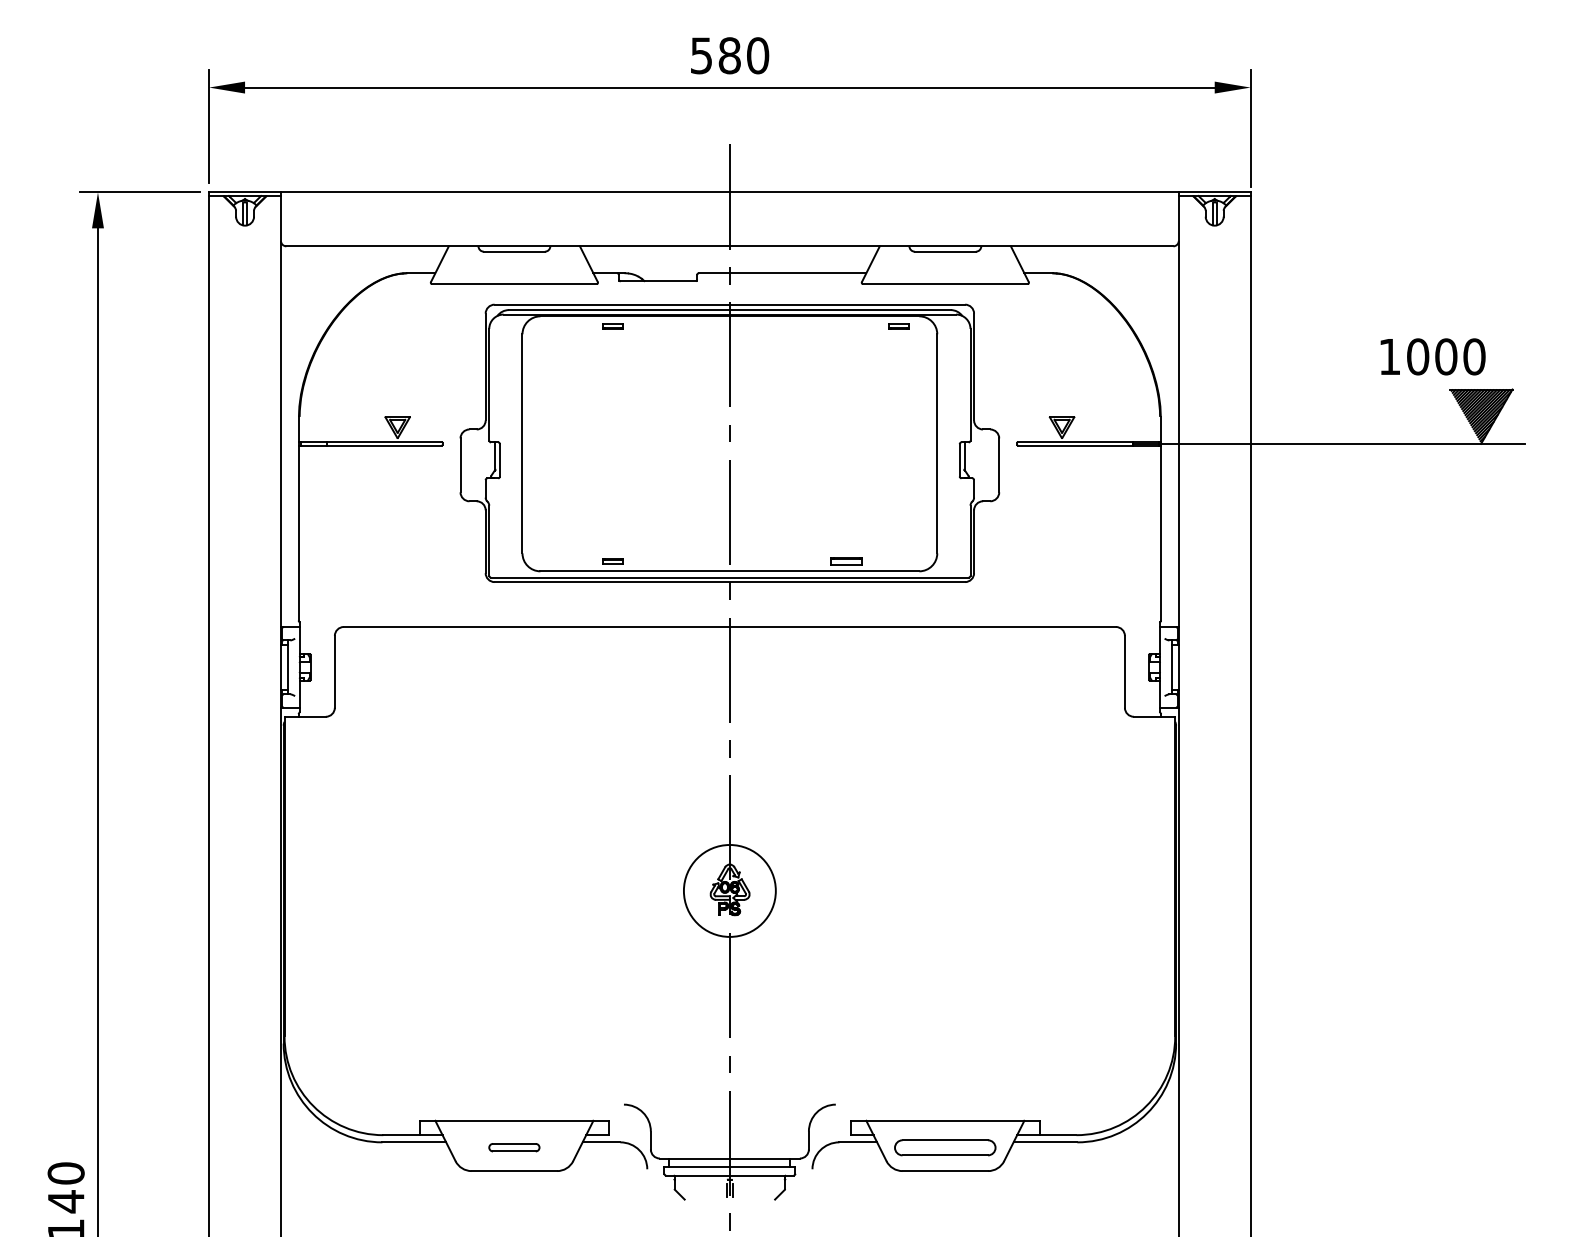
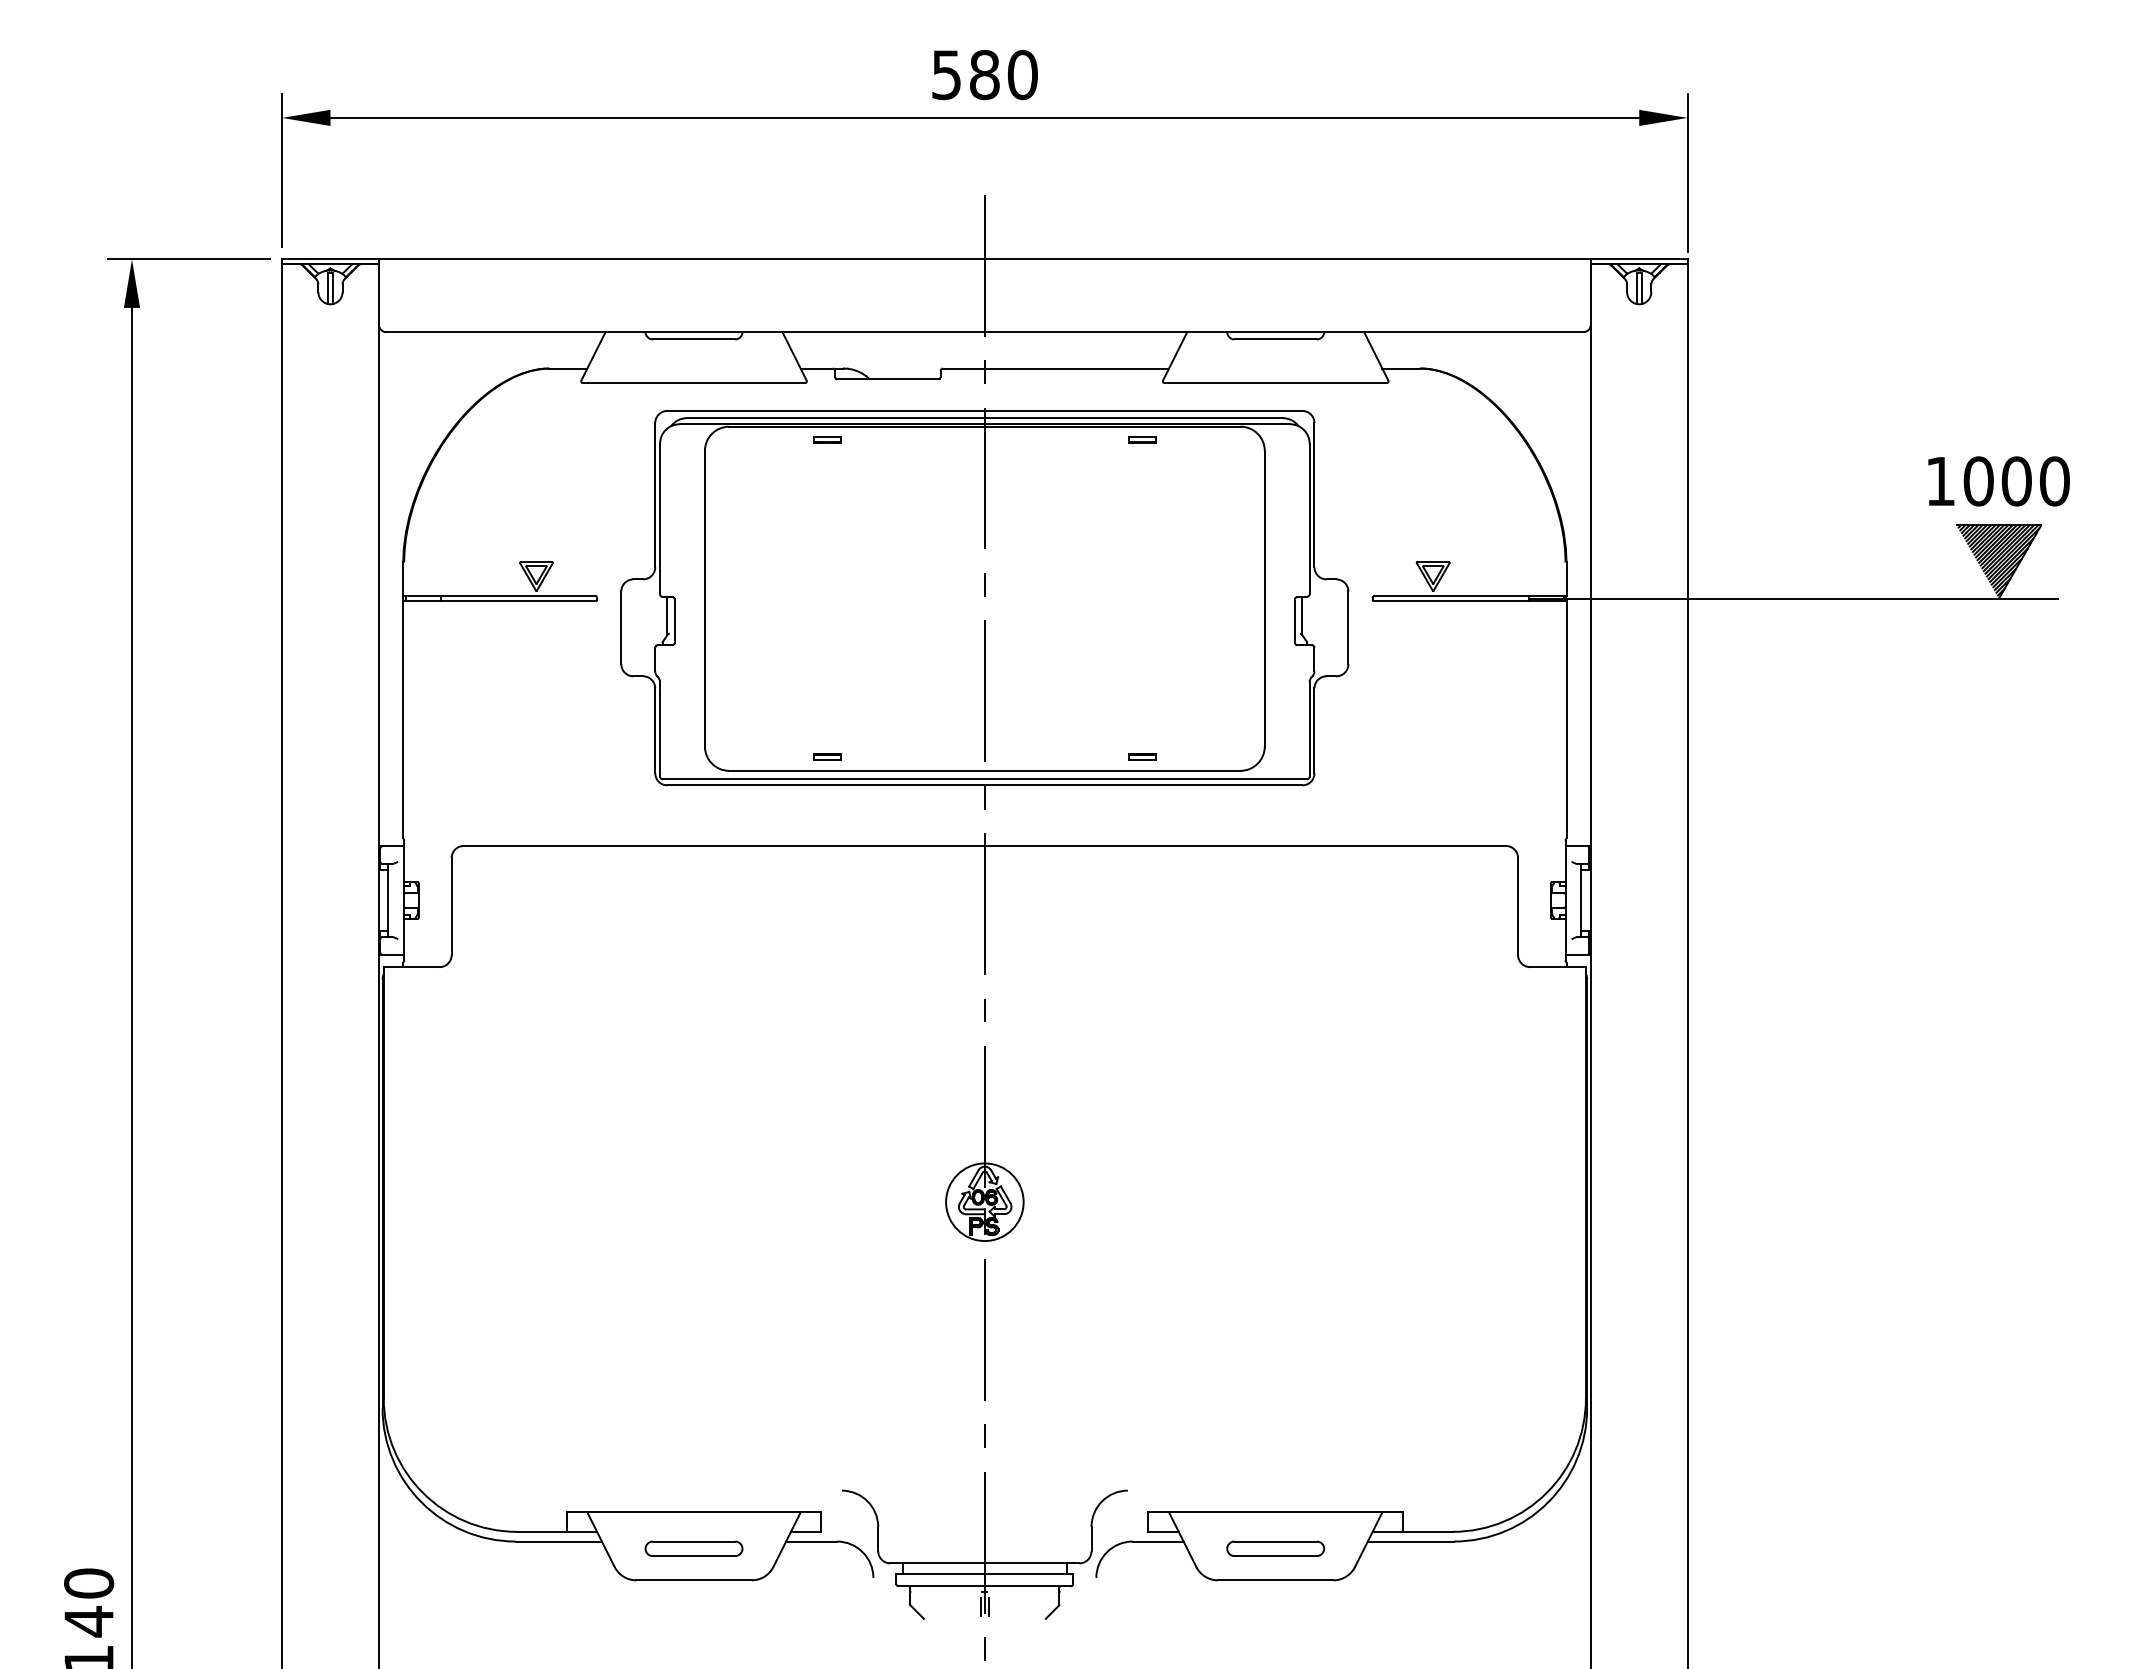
part: (899, 325) -> (1142, 439), moved
text: (1432, 356) -> (1998, 481), moved
part: (846, 560) -> (1142, 756), size x0.62
circle: (729, 891) -> (984, 1202), size x0.62
part: (514, 1147) -> (693, 1548), size x1.43
part: (945, 1147) -> (1275, 1548), size x0.71

